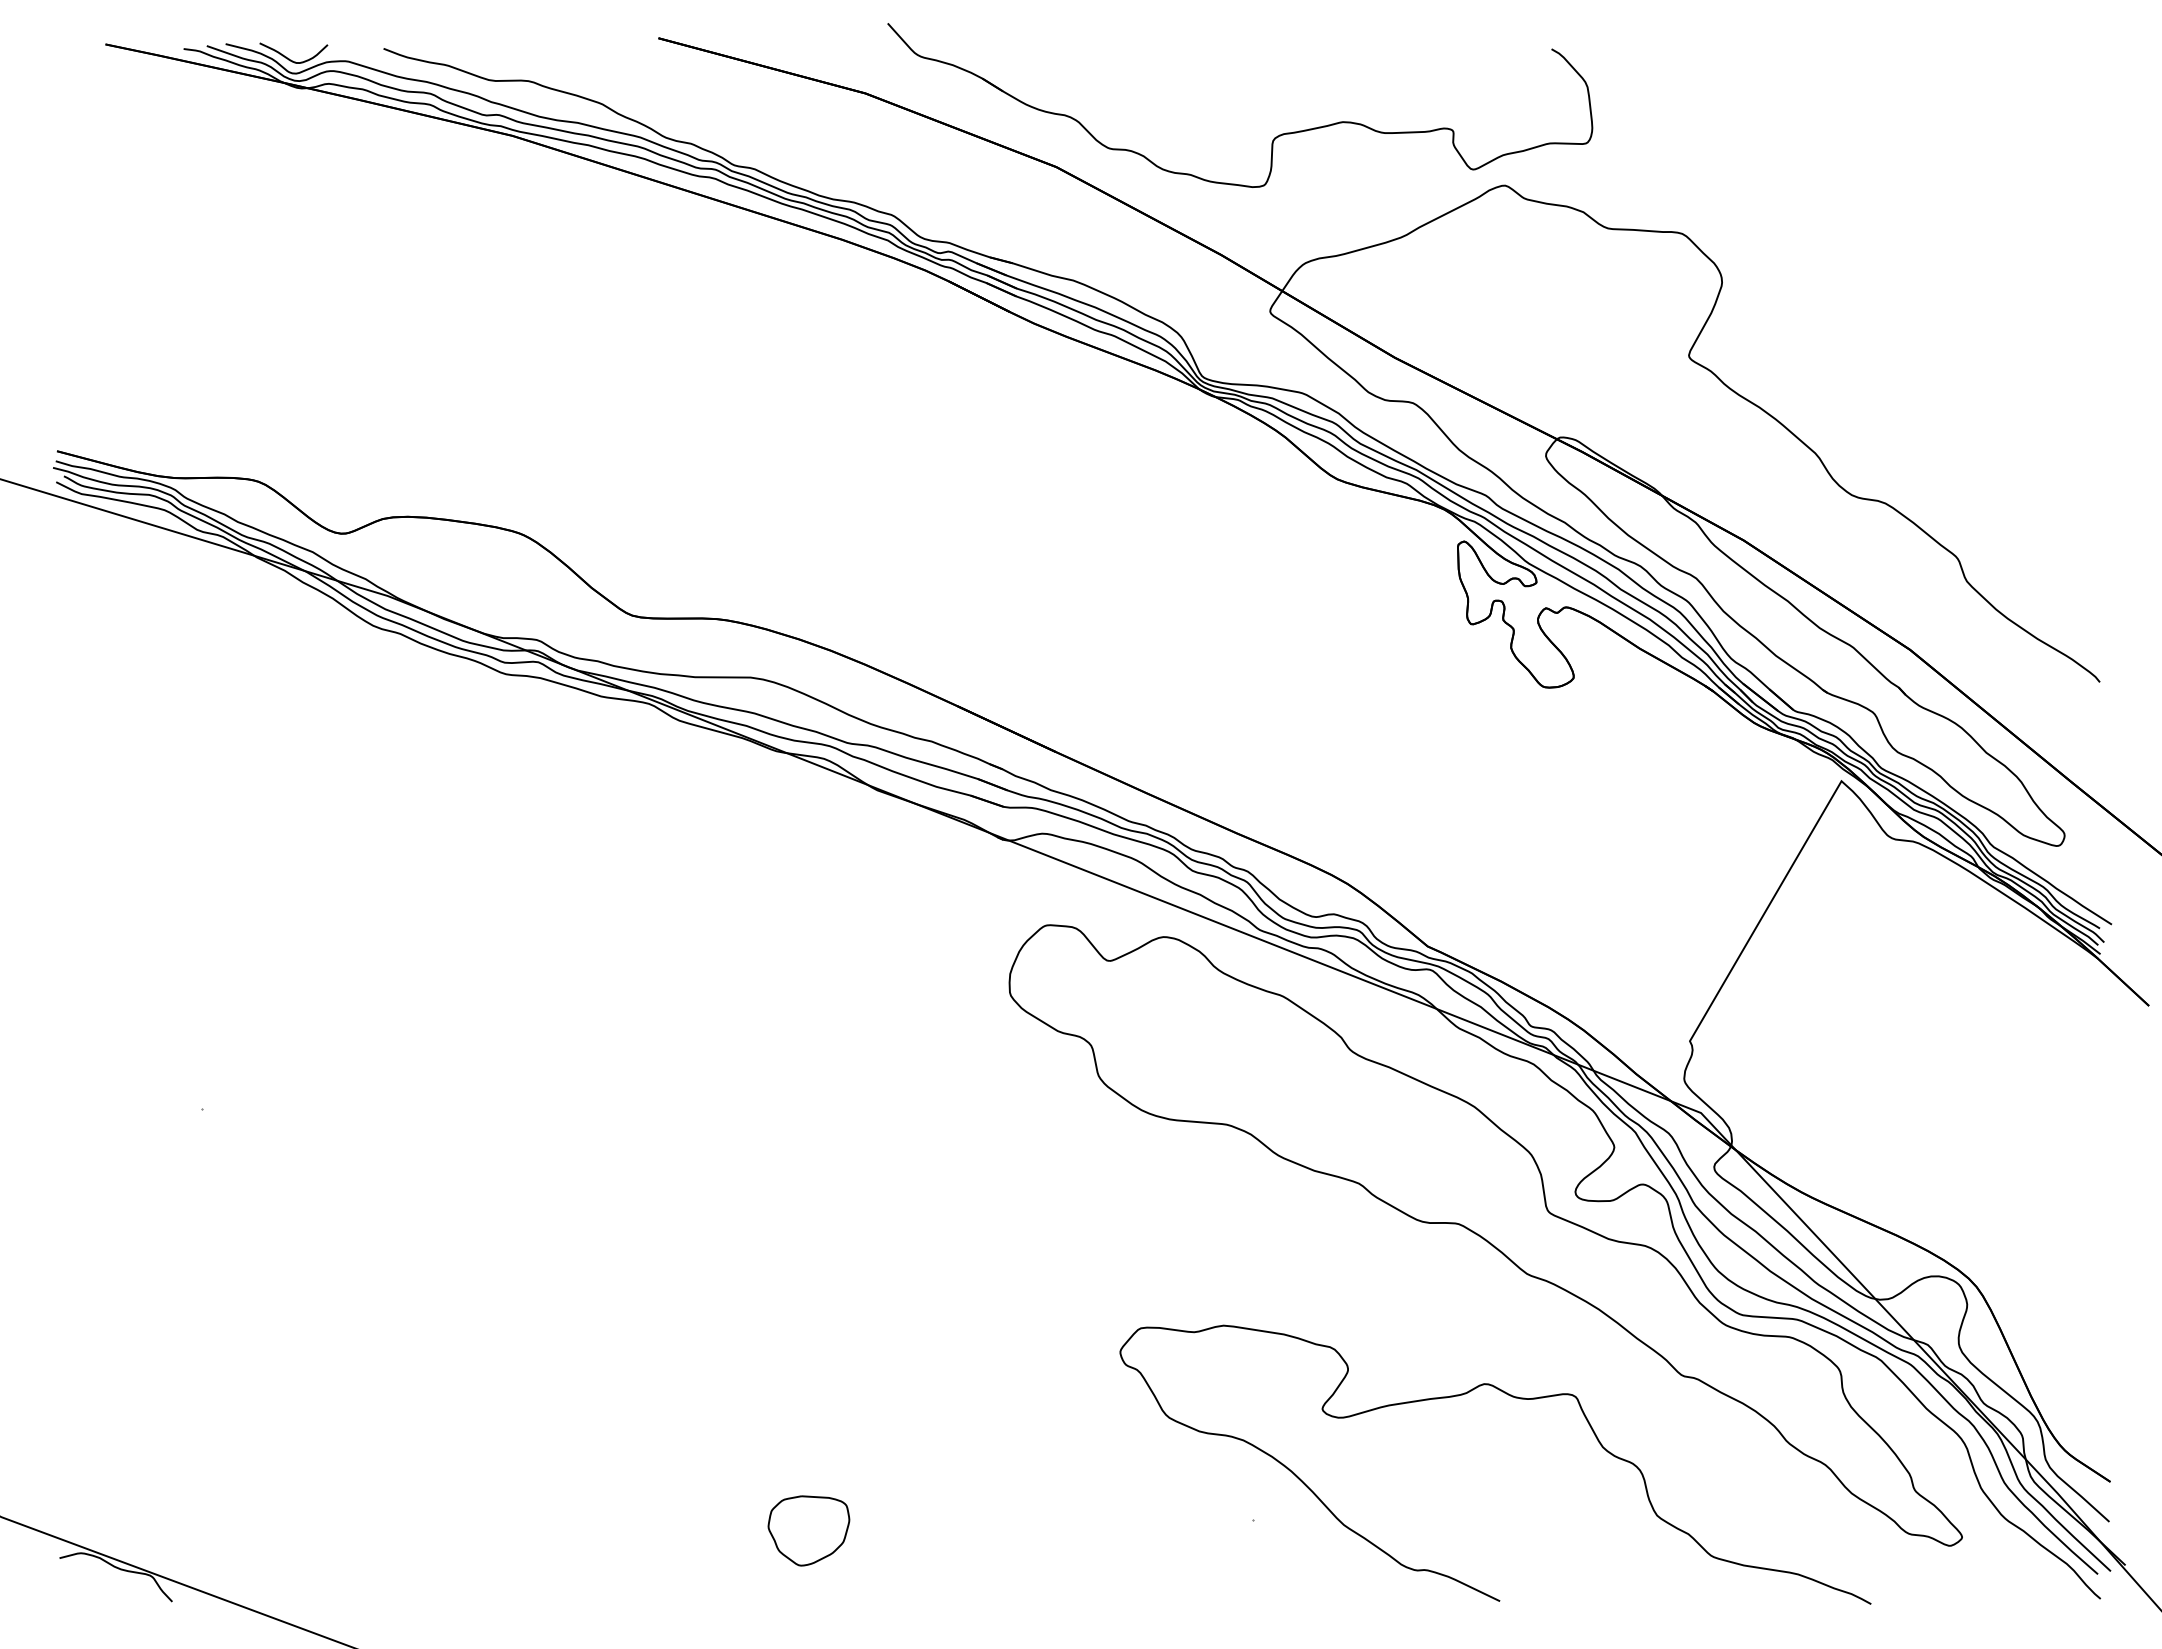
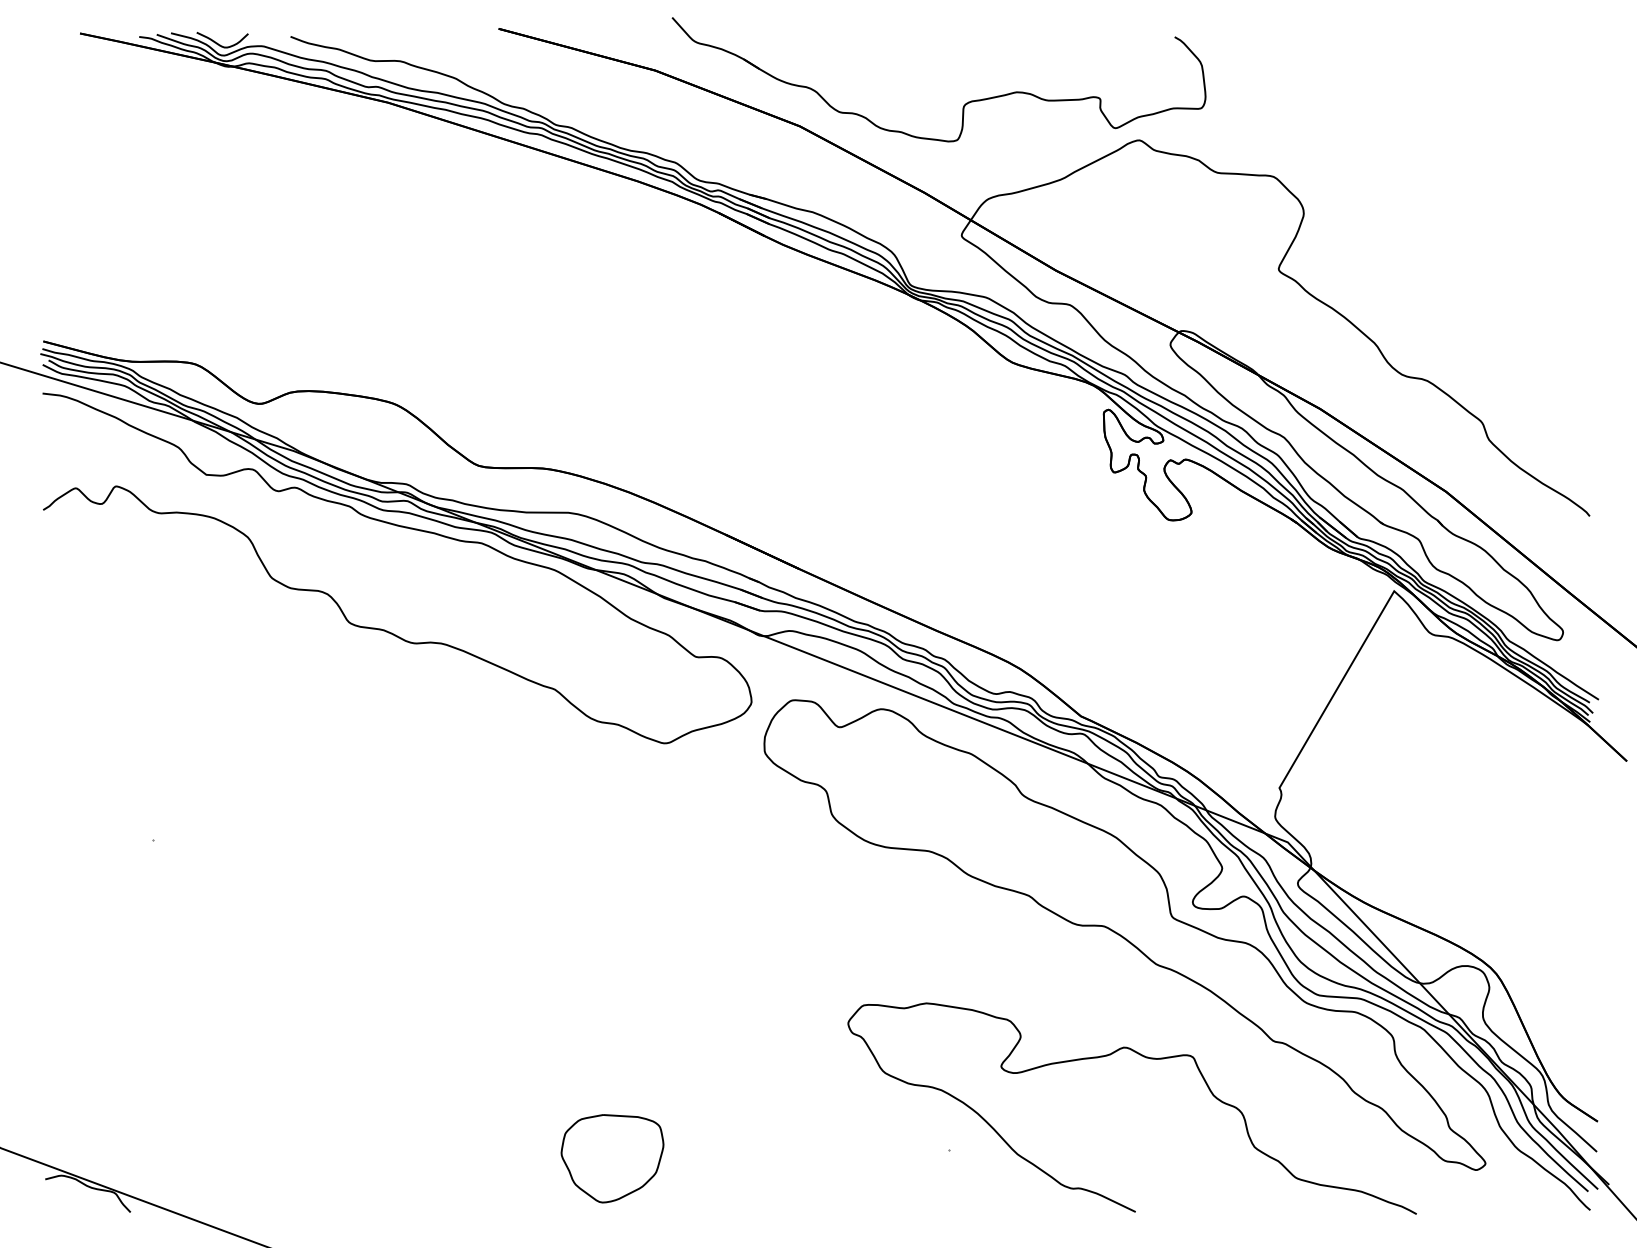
curve: (533, 697) -> (404, 527), added
part: (808, 1530) -> (612, 1158), size x1.67

